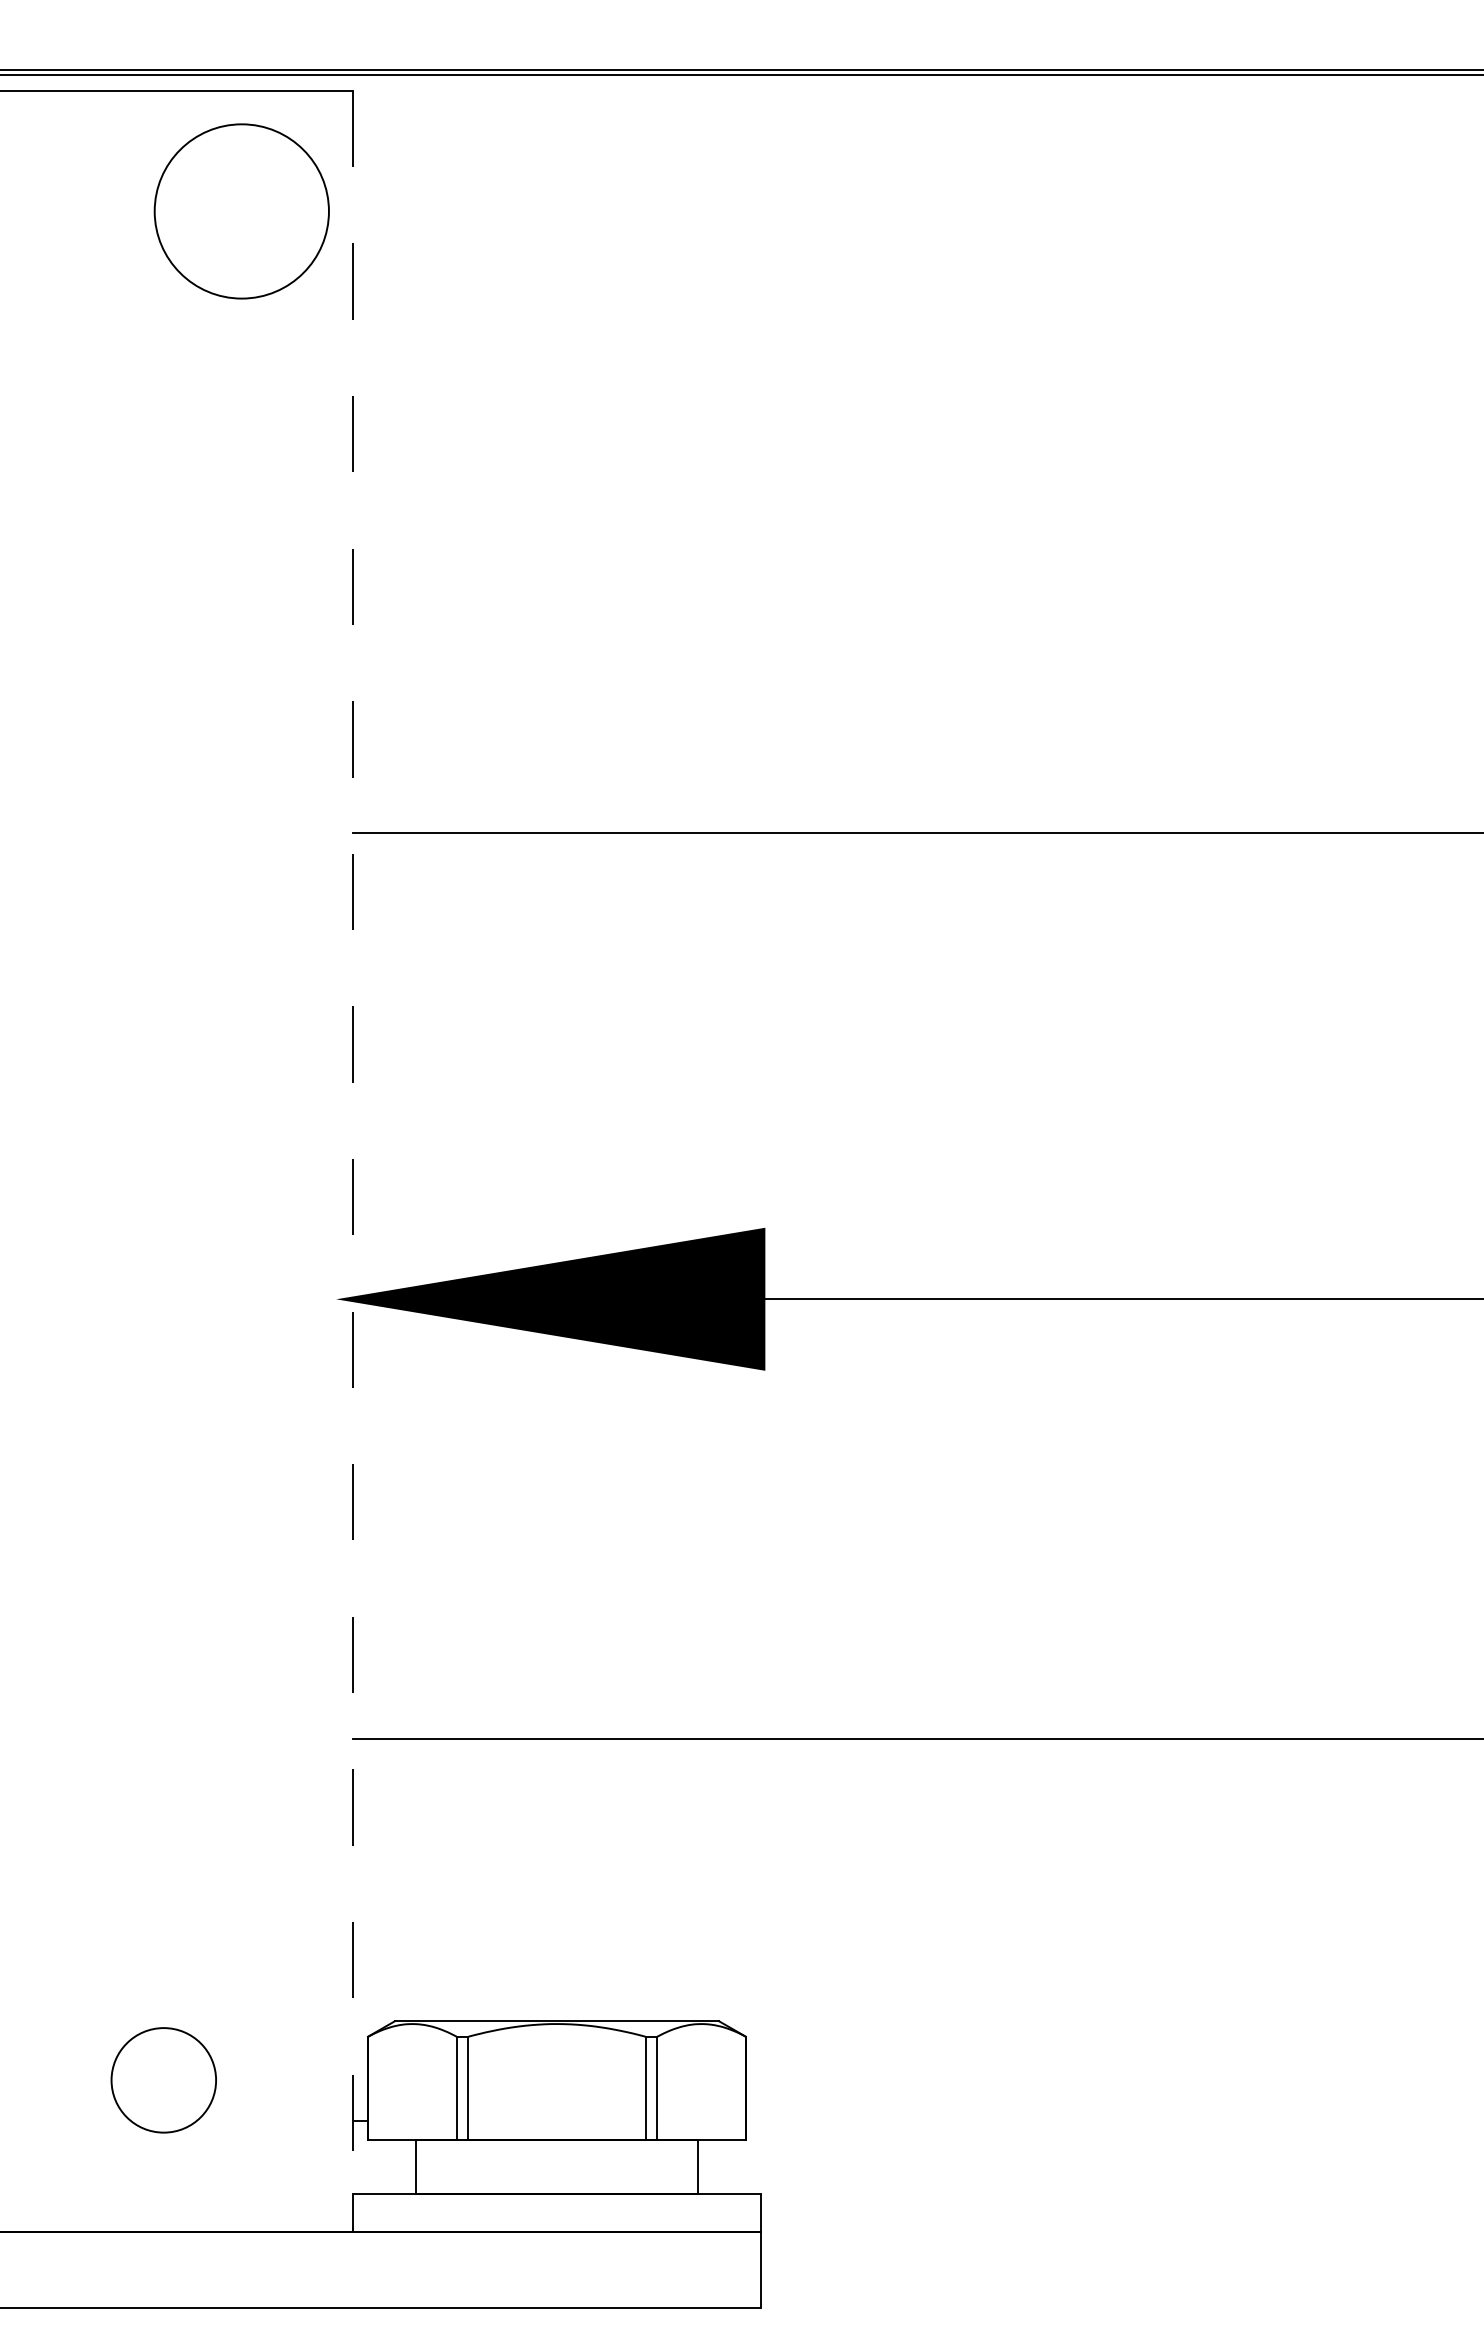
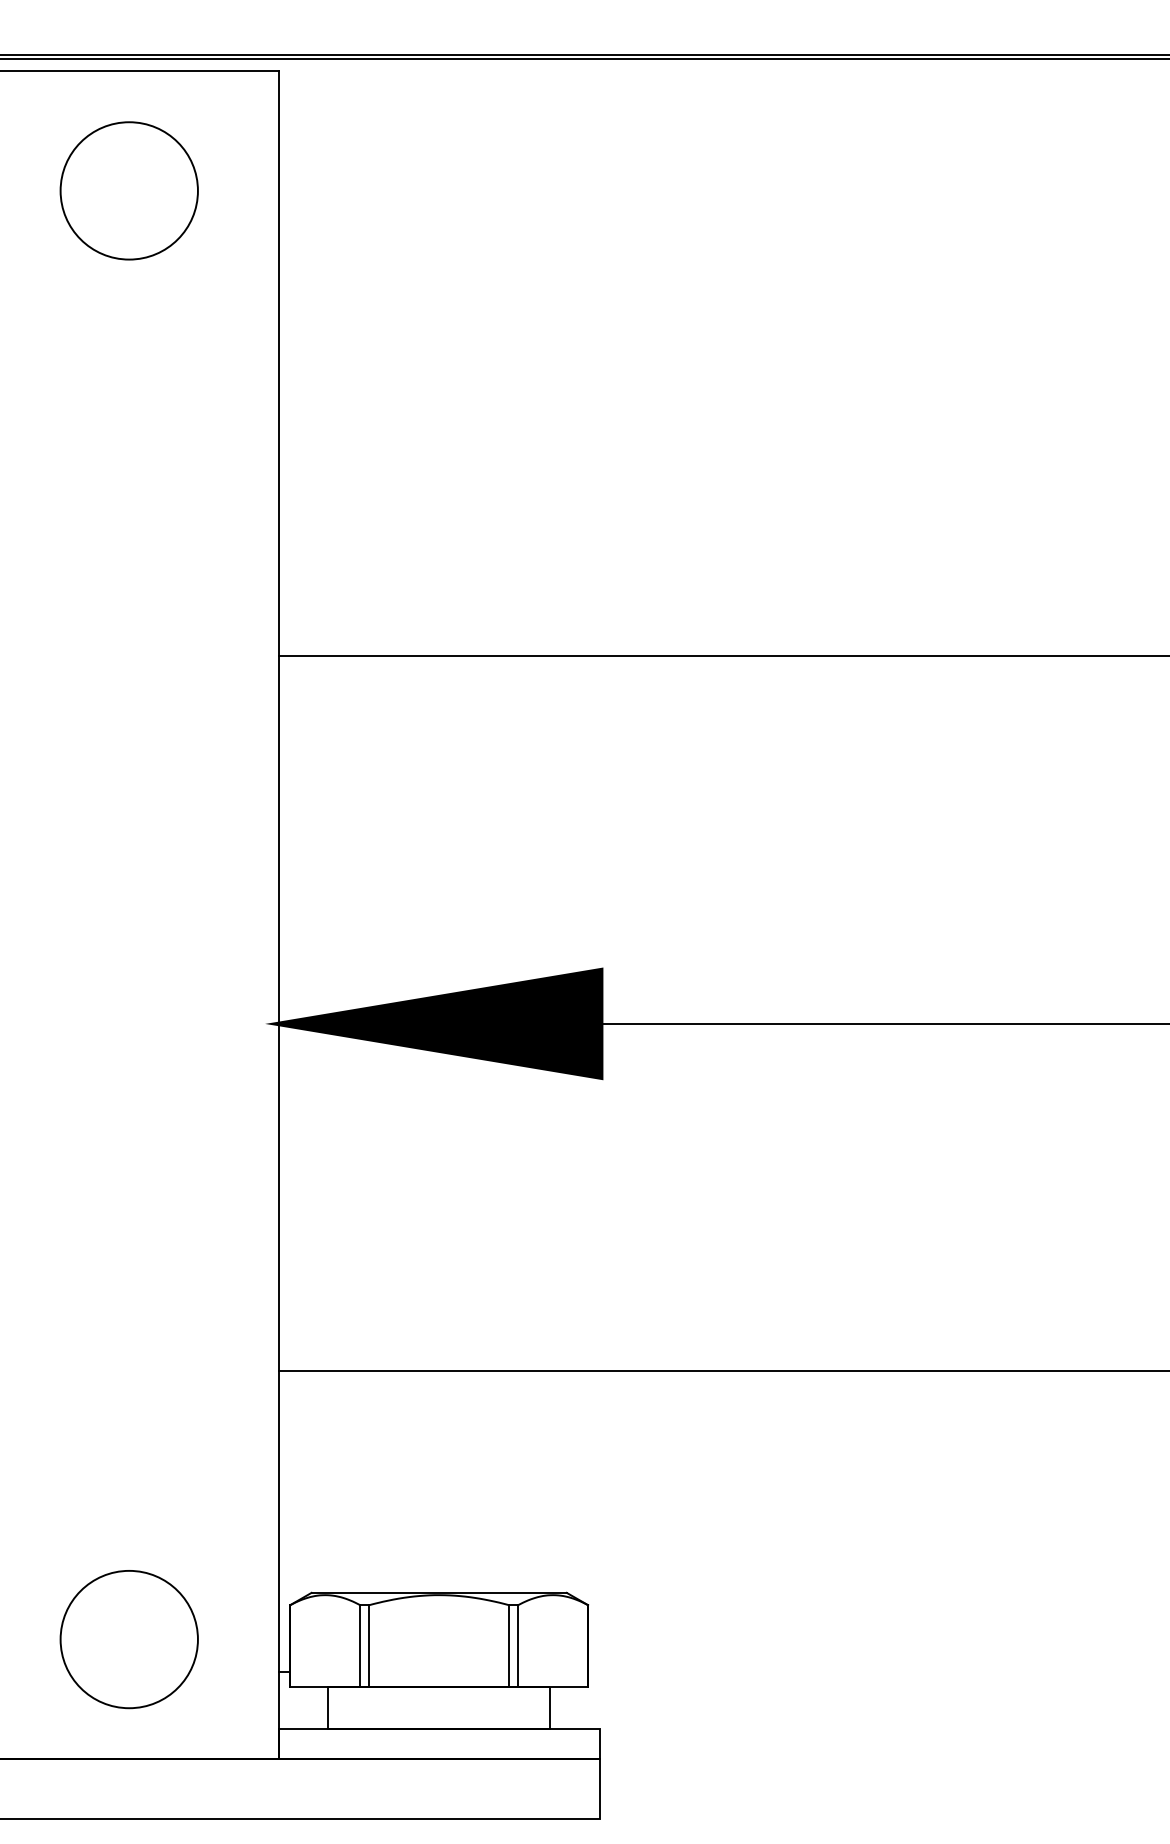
circle: (241, 211) -> (129, 190), moved
line: (353, 1161) -> (278, 915), dashed -> solid
circle: (163, 2080) -> (129, 1639), size x1.67

